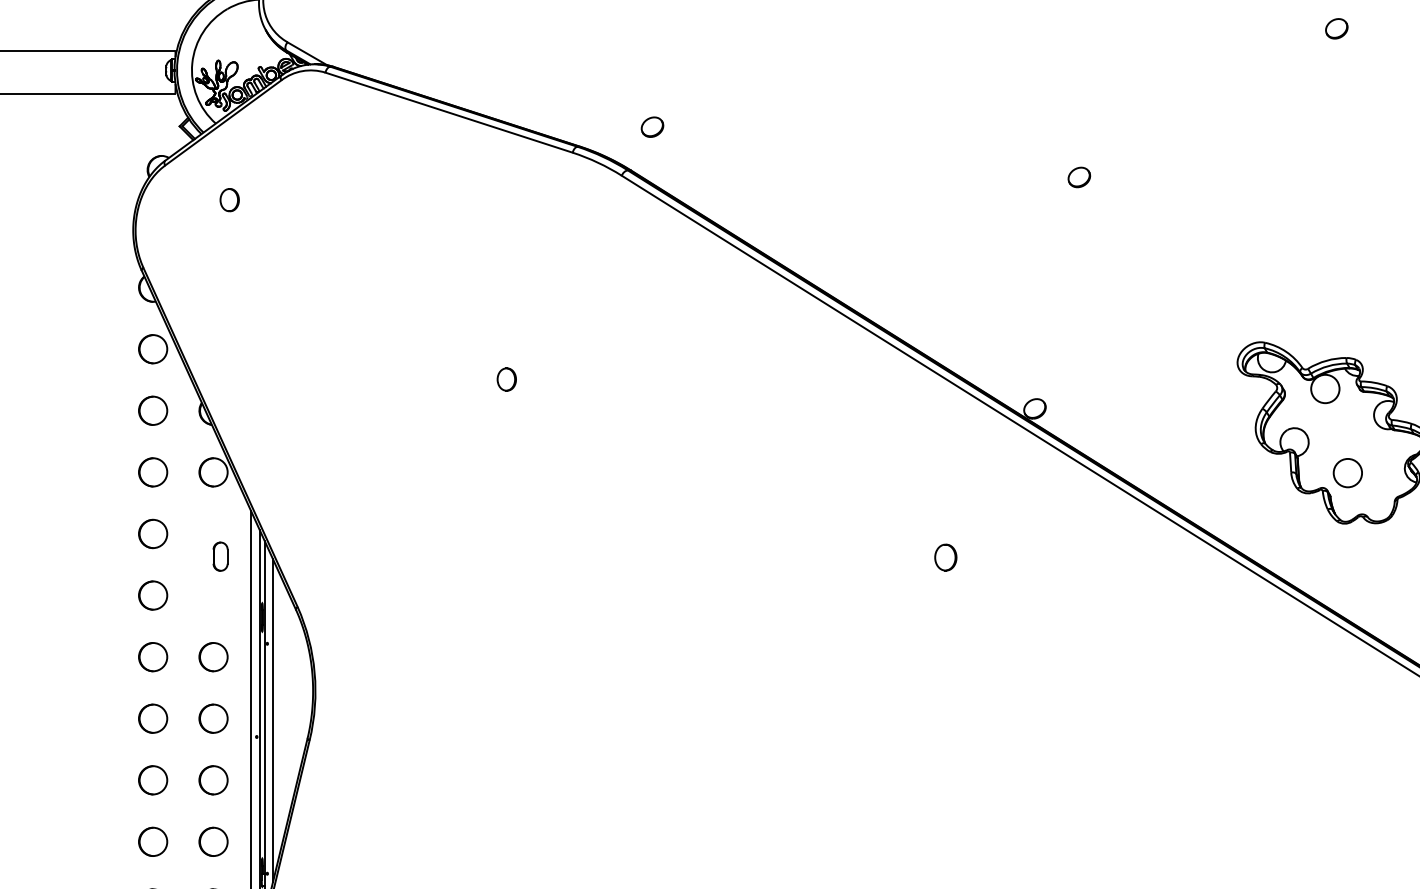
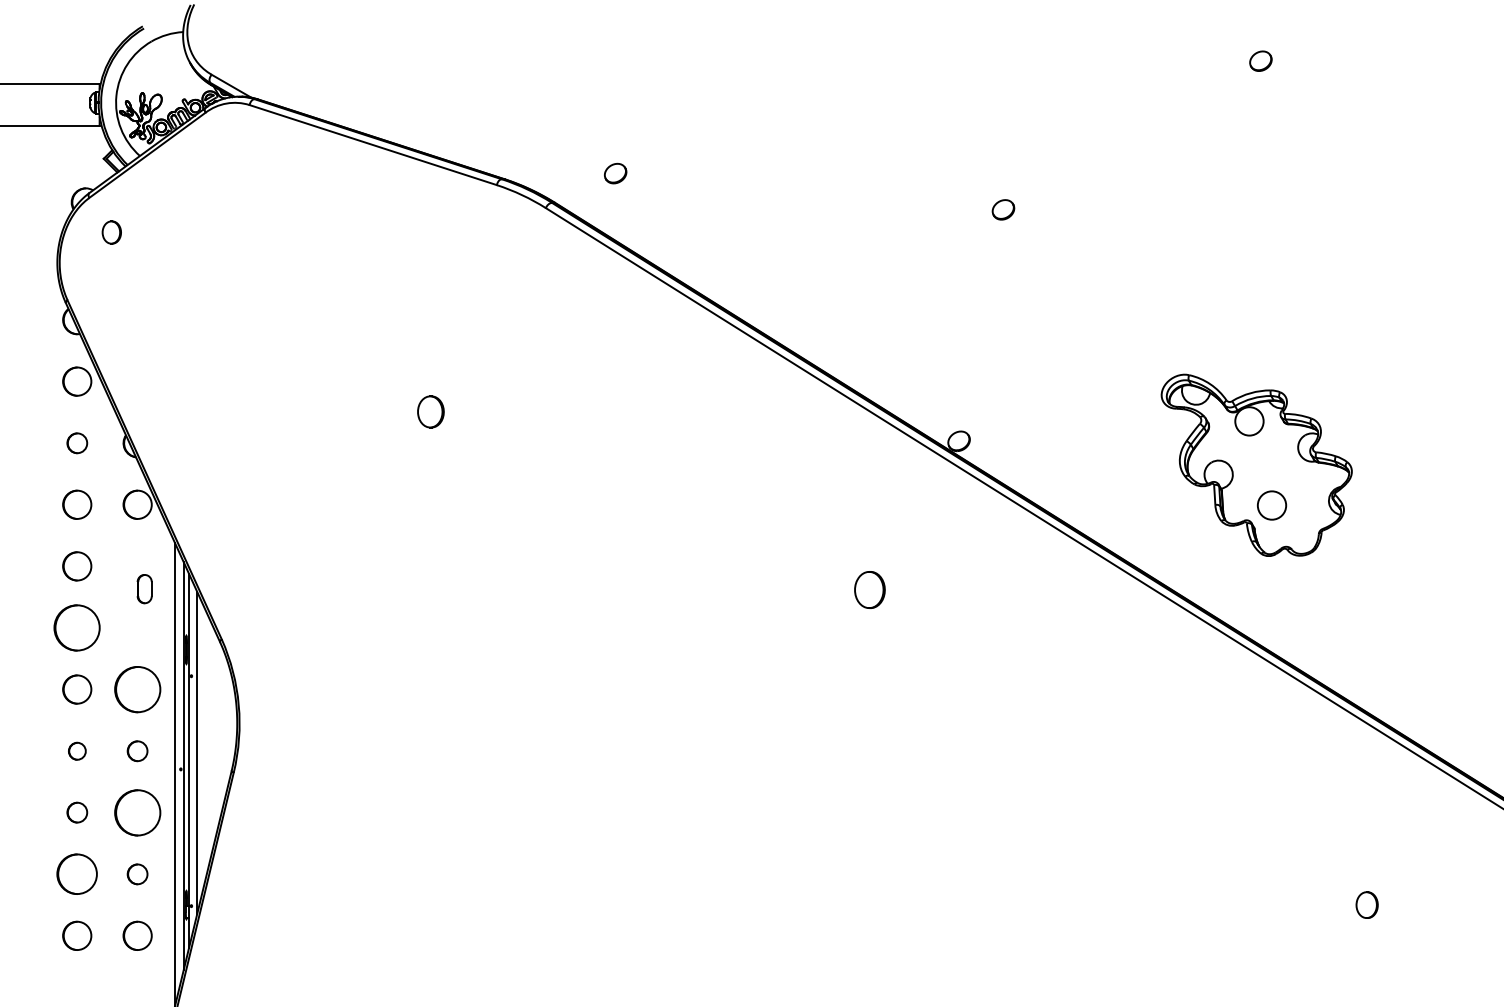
part: (652, 127) -> (615, 173), moved
part: (229, 200) -> (111, 232), moved
part: (506, 379) -> (430, 411), size x1.4
circle: (153, 411) -> (77, 443), size x0.7
part: (945, 557) -> (869, 589), size x1.4
part: (153, 595) -> (77, 627), size x1.6
circle: (213, 657) -> (137, 689), size x1.6
circle: (153, 719) -> (77, 751), size x0.6
circle: (213, 719) -> (137, 751), size x0.7
circle: (153, 780) -> (77, 812), size x0.7
circle: (213, 780) -> (137, 812), size x1.6
circle: (153, 842) -> (77, 874), size x1.4
circle: (213, 842) -> (137, 874), size x0.7

